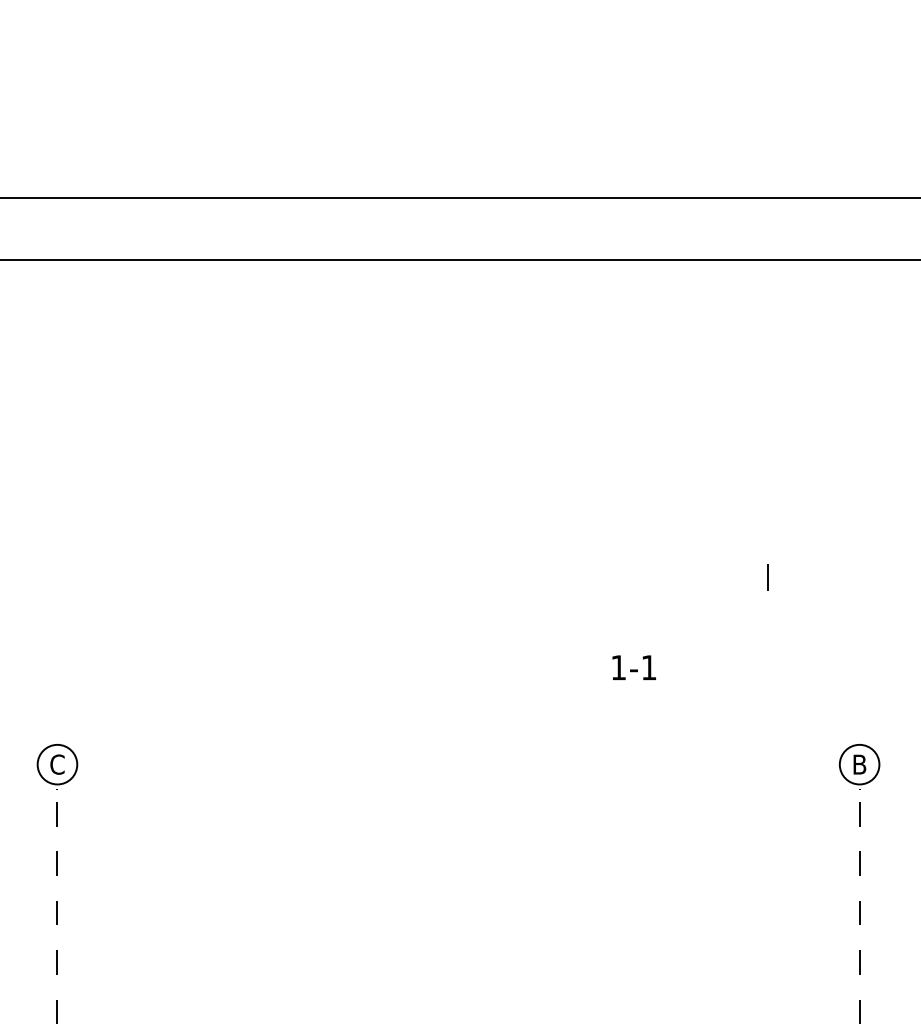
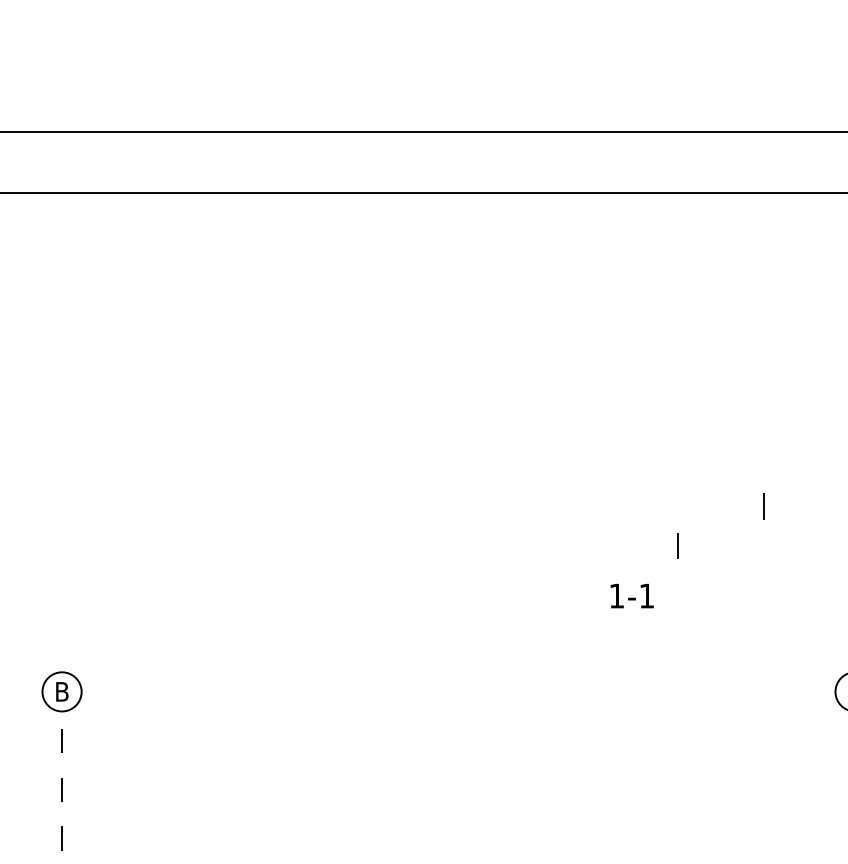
line: (680, 617) -> (677, 546), added
text: (57, 764) -> (62, 691), C -> B

